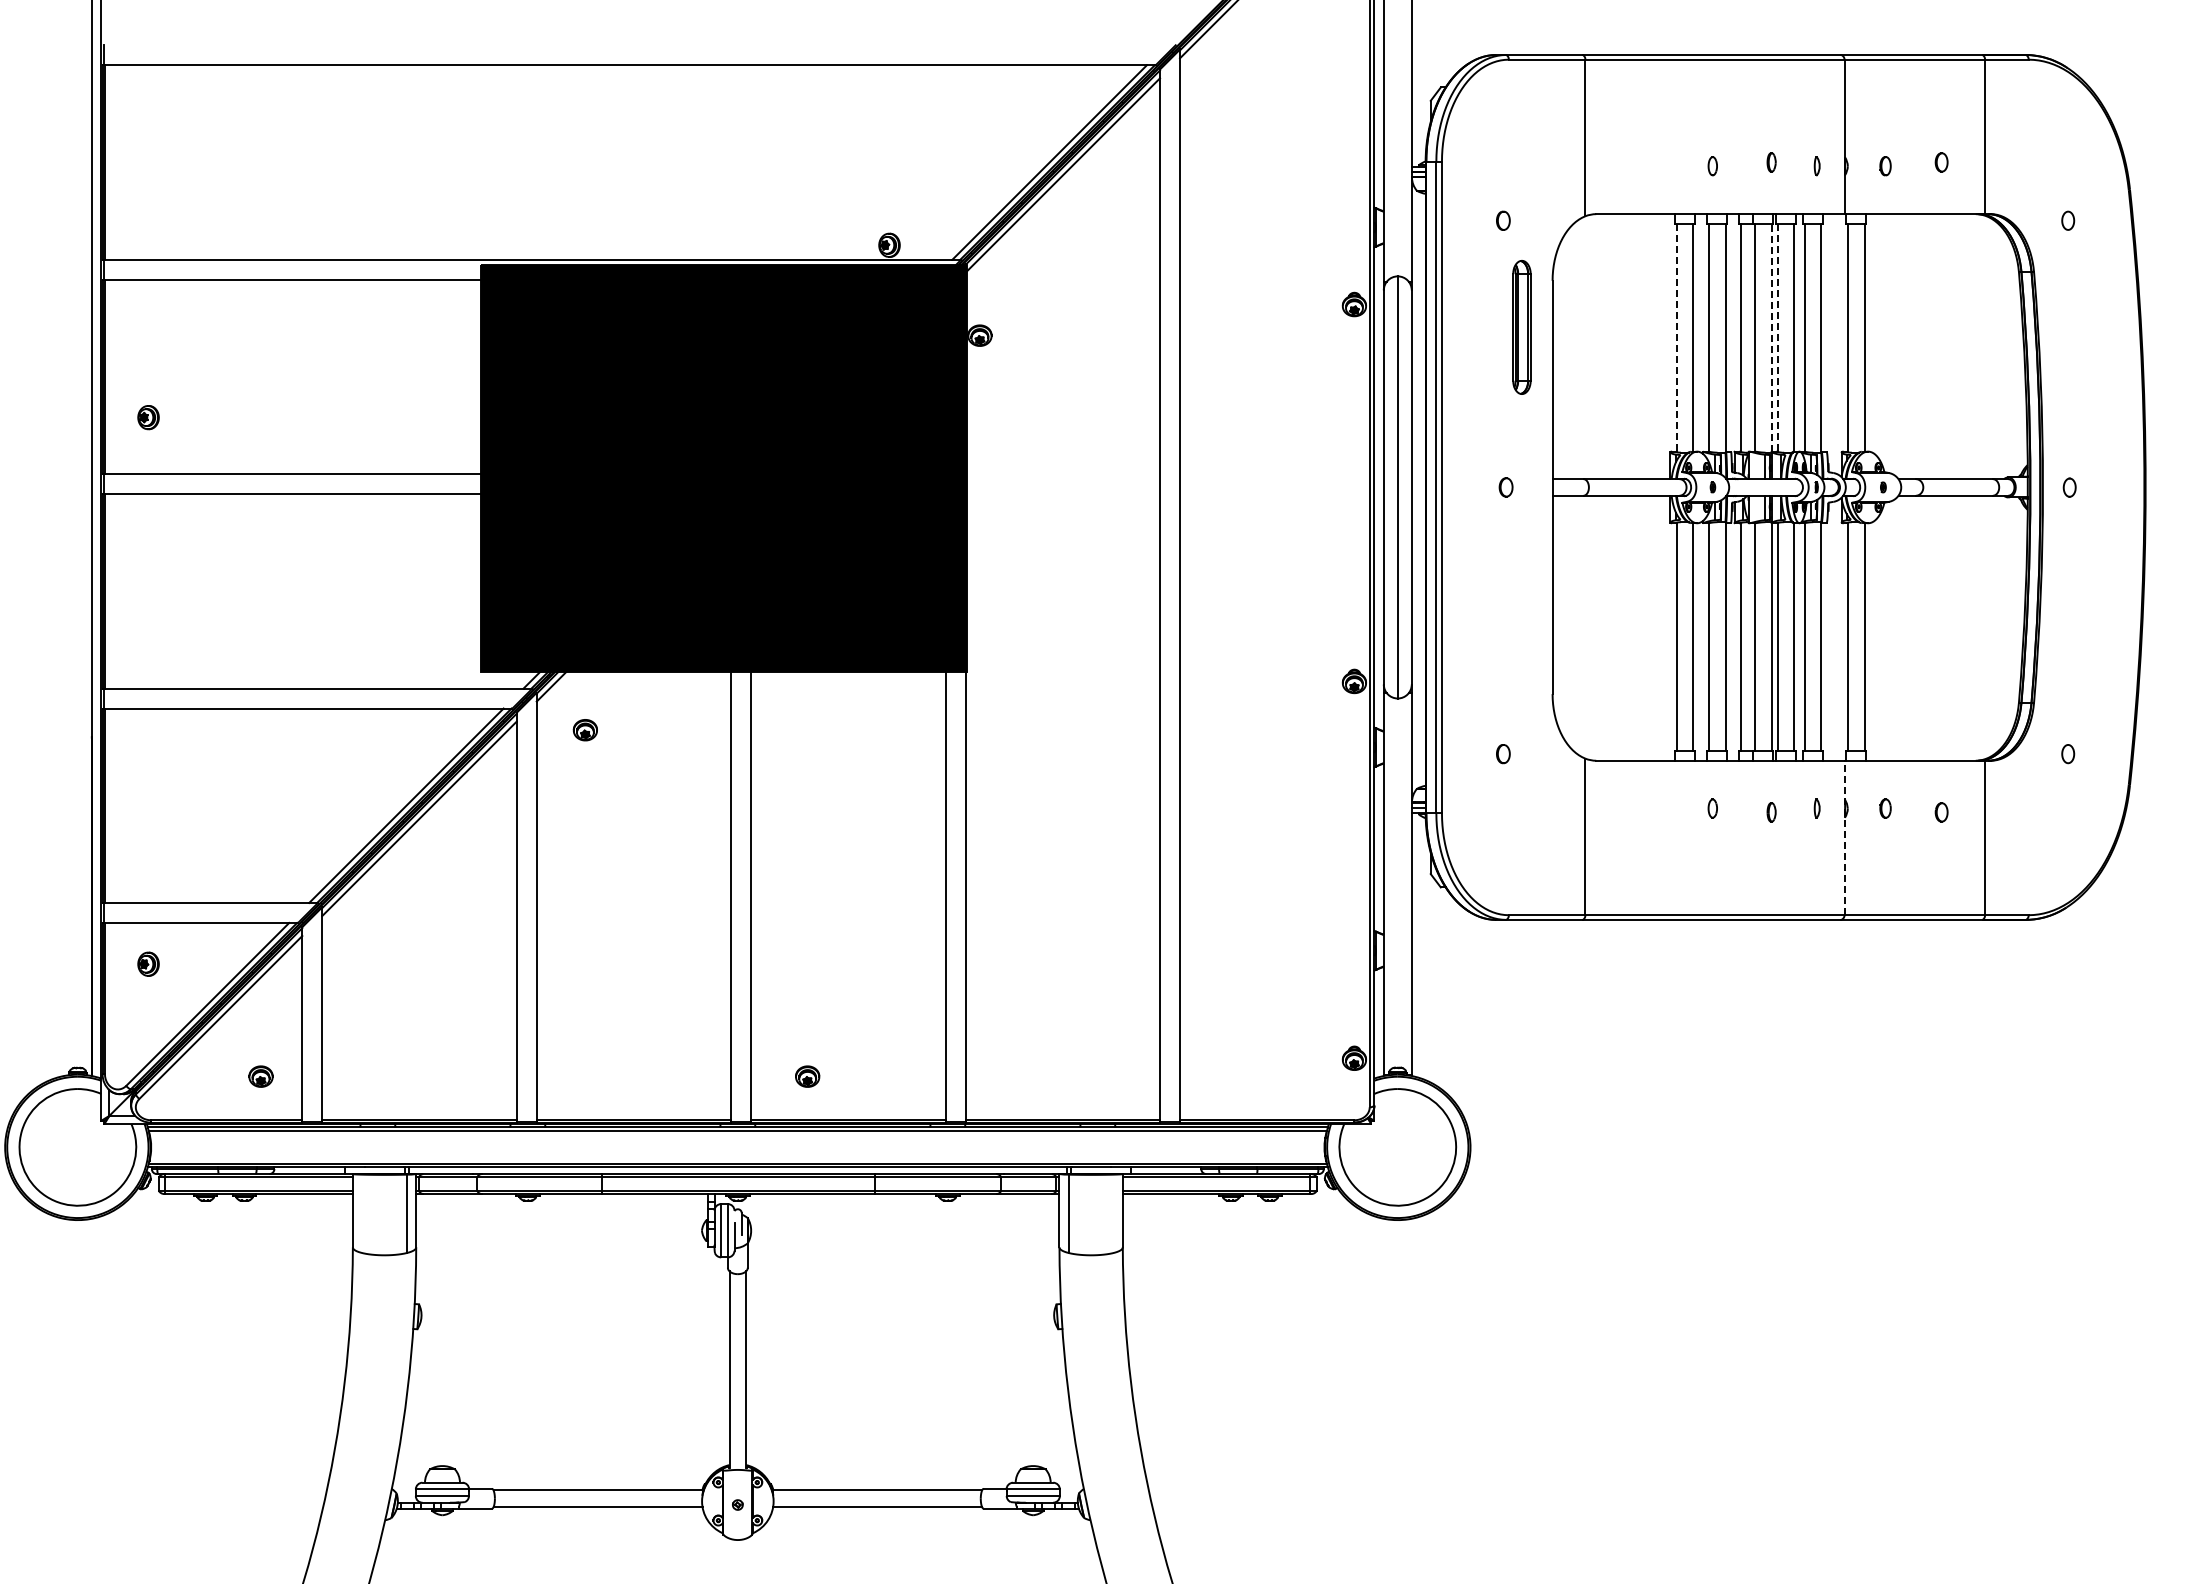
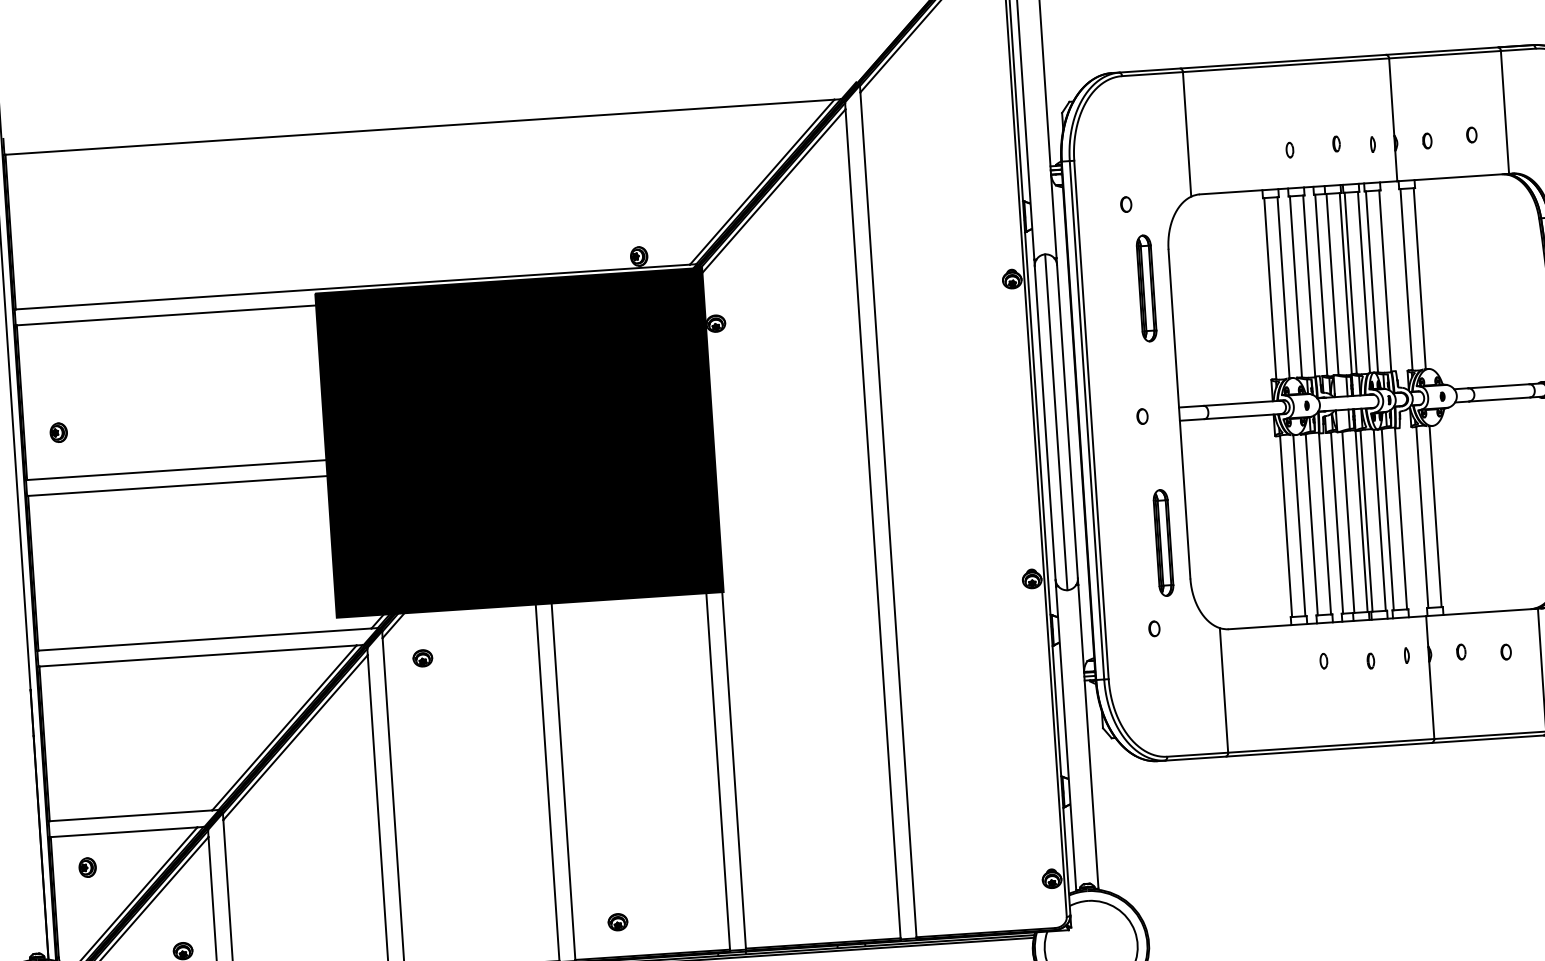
line: (1771, 337) -> (1345, 283), dashed -> solid
line: (1676, 338) -> (1270, 289), dashed -> solid
line: (1777, 338) -> (1350, 283), dashed -> solid
part: (1521, 646) -> (1163, 542), added
line: (1844, 837) -> (1430, 677), dashed -> solid

